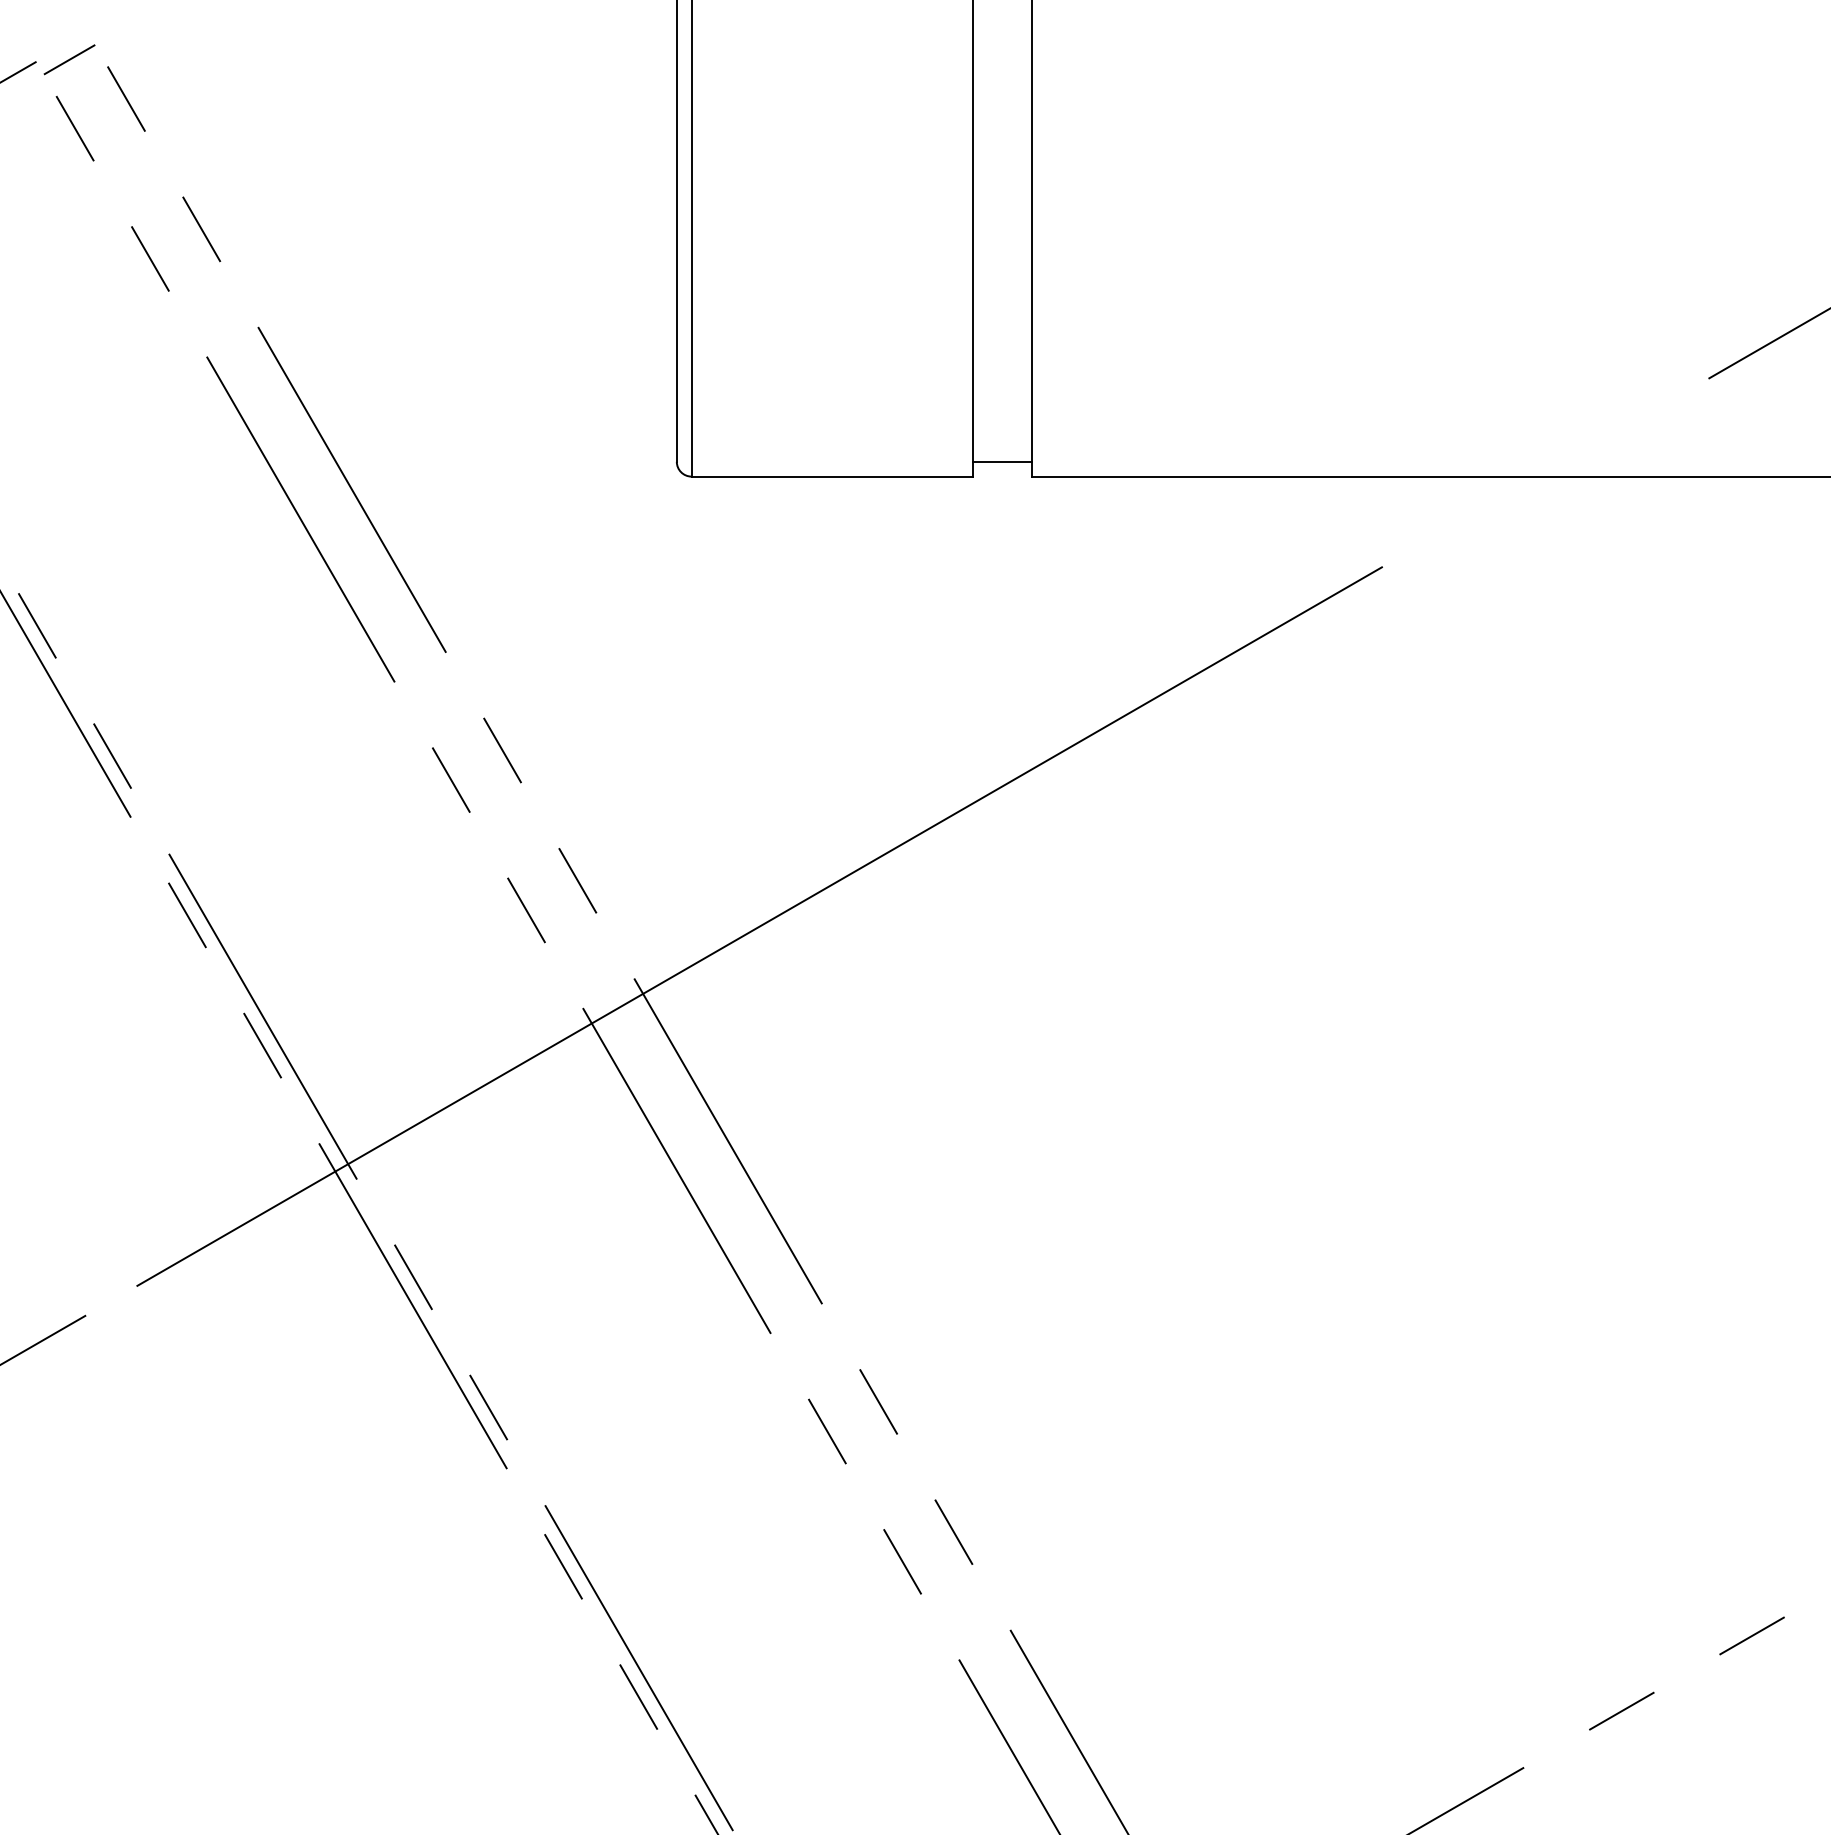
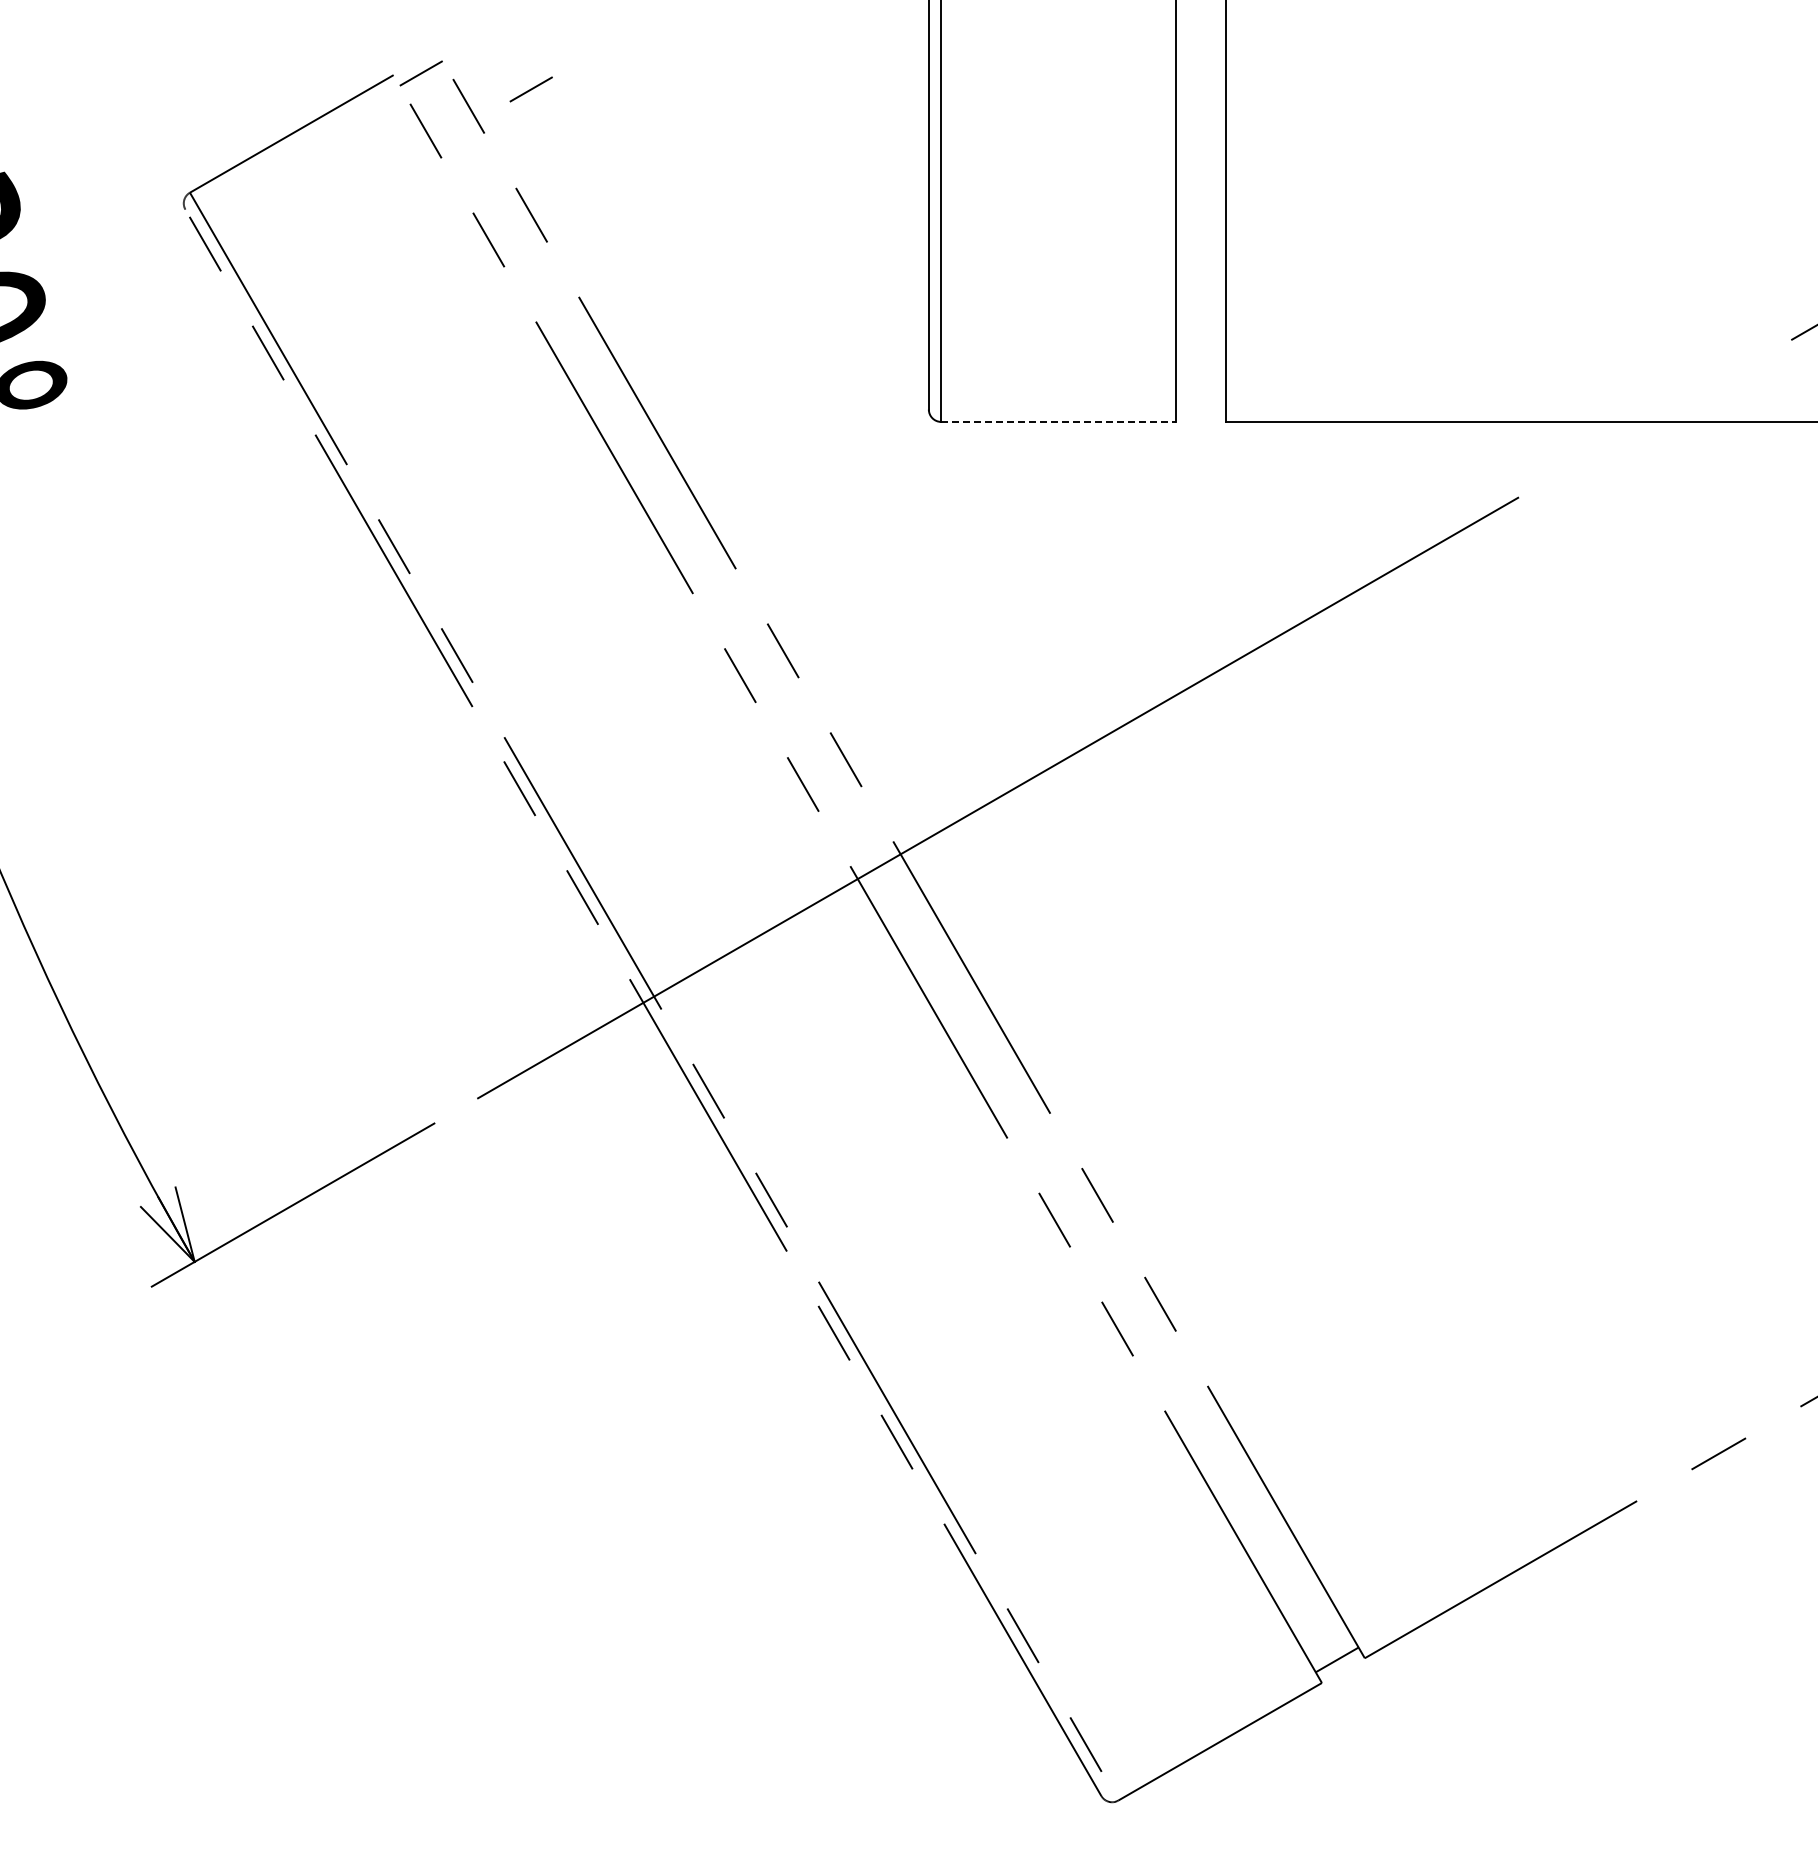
line: (200, 78) -> (530, 89), added
line: (1001, 461) -> (1200, 409), removed
line: (831, 476) -> (1058, 421), solid -> dashed

